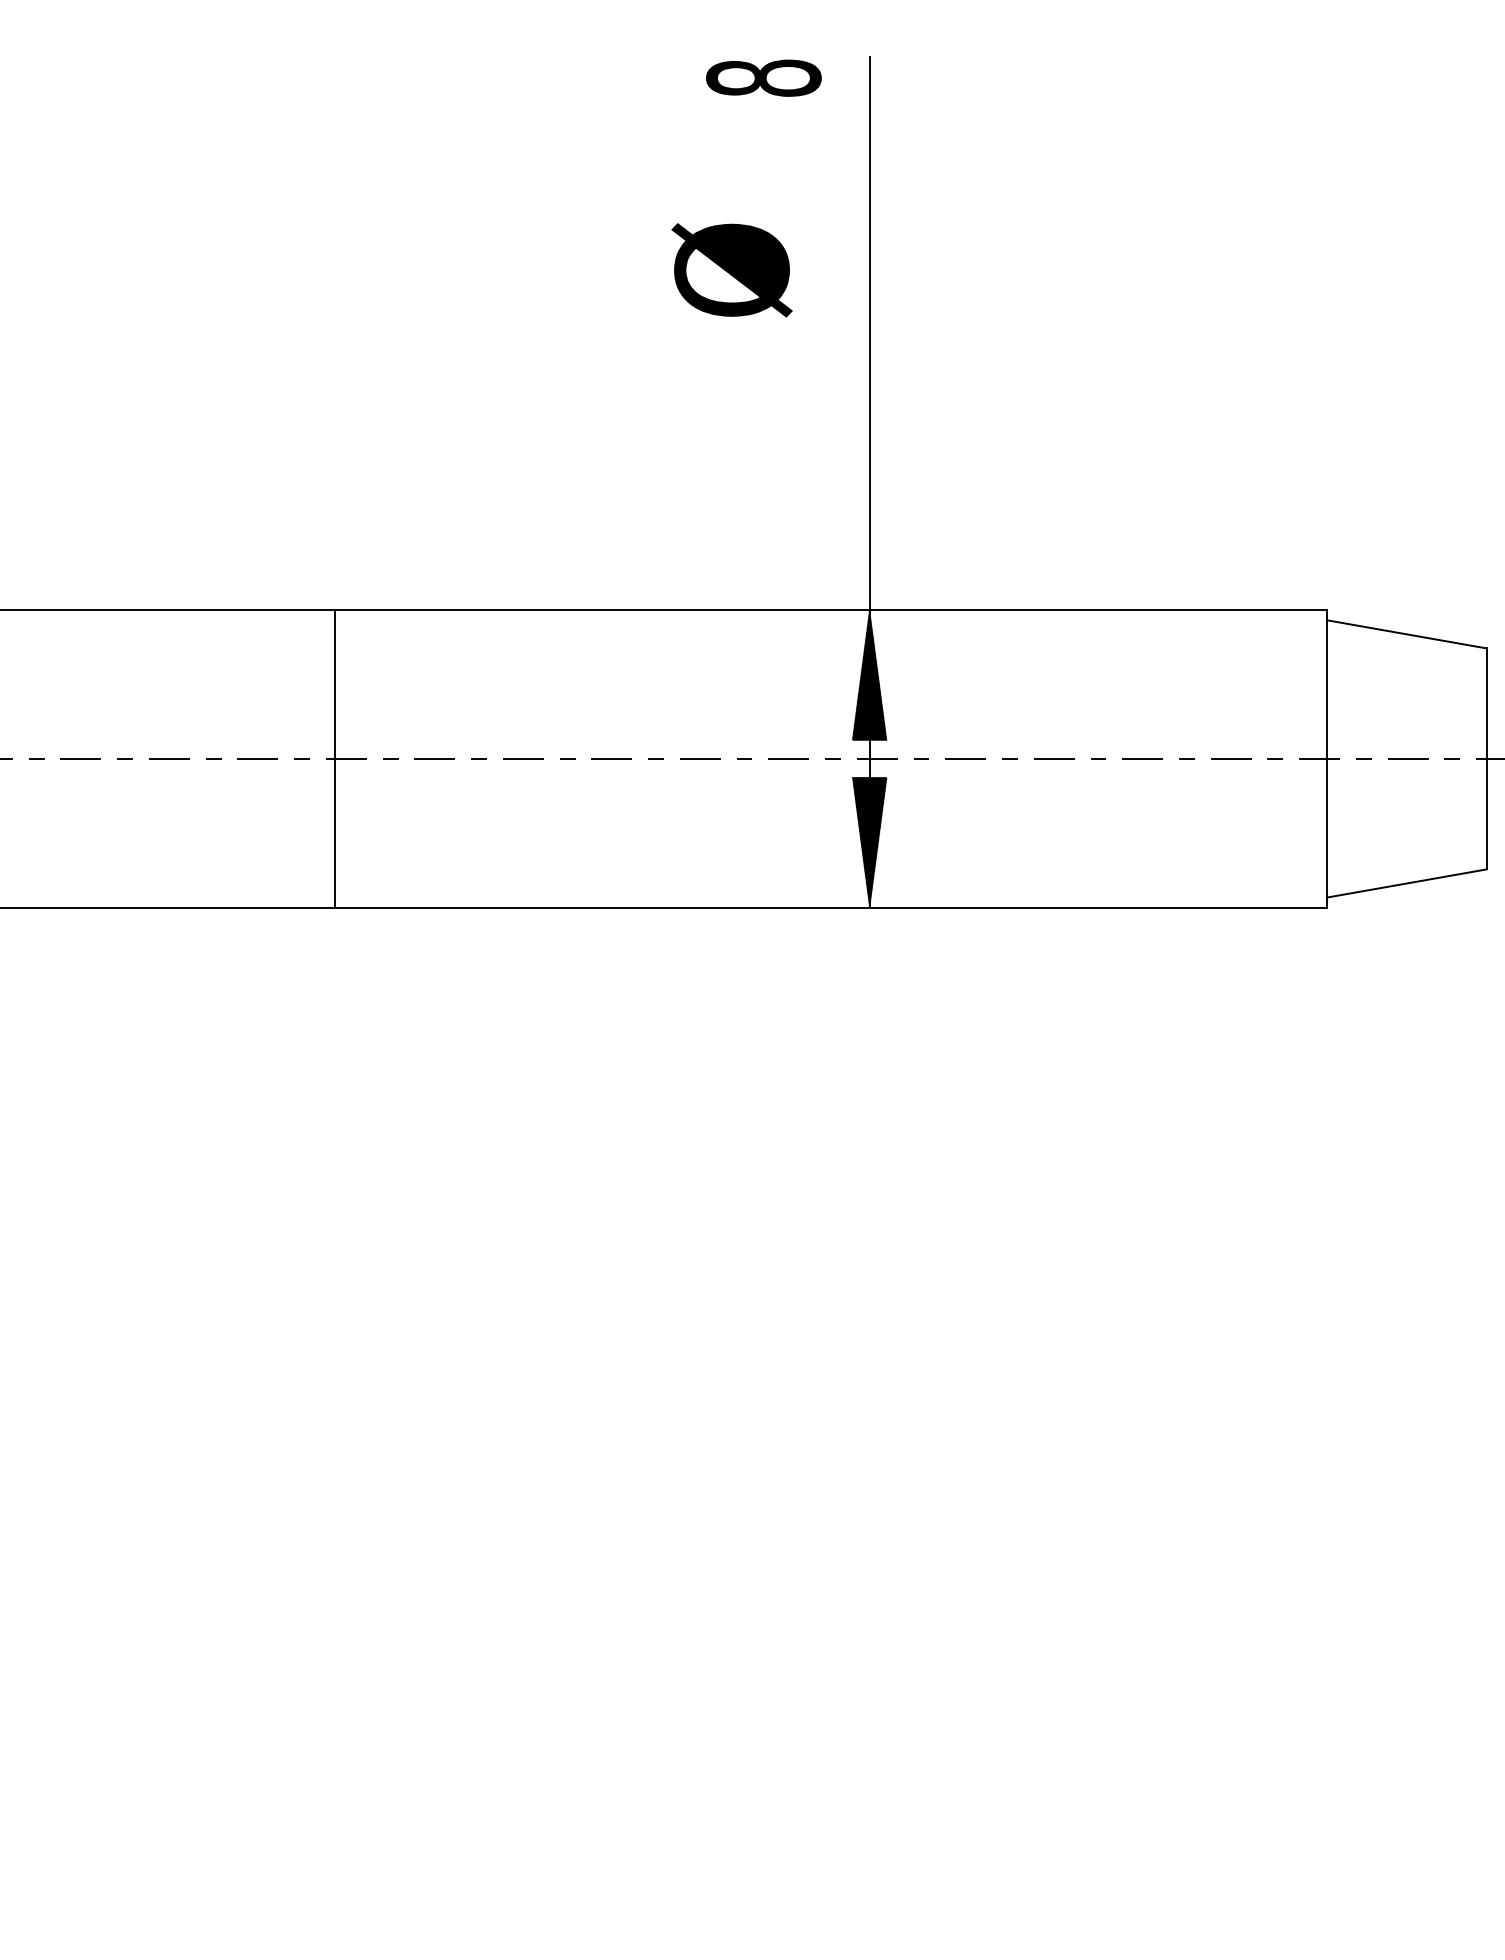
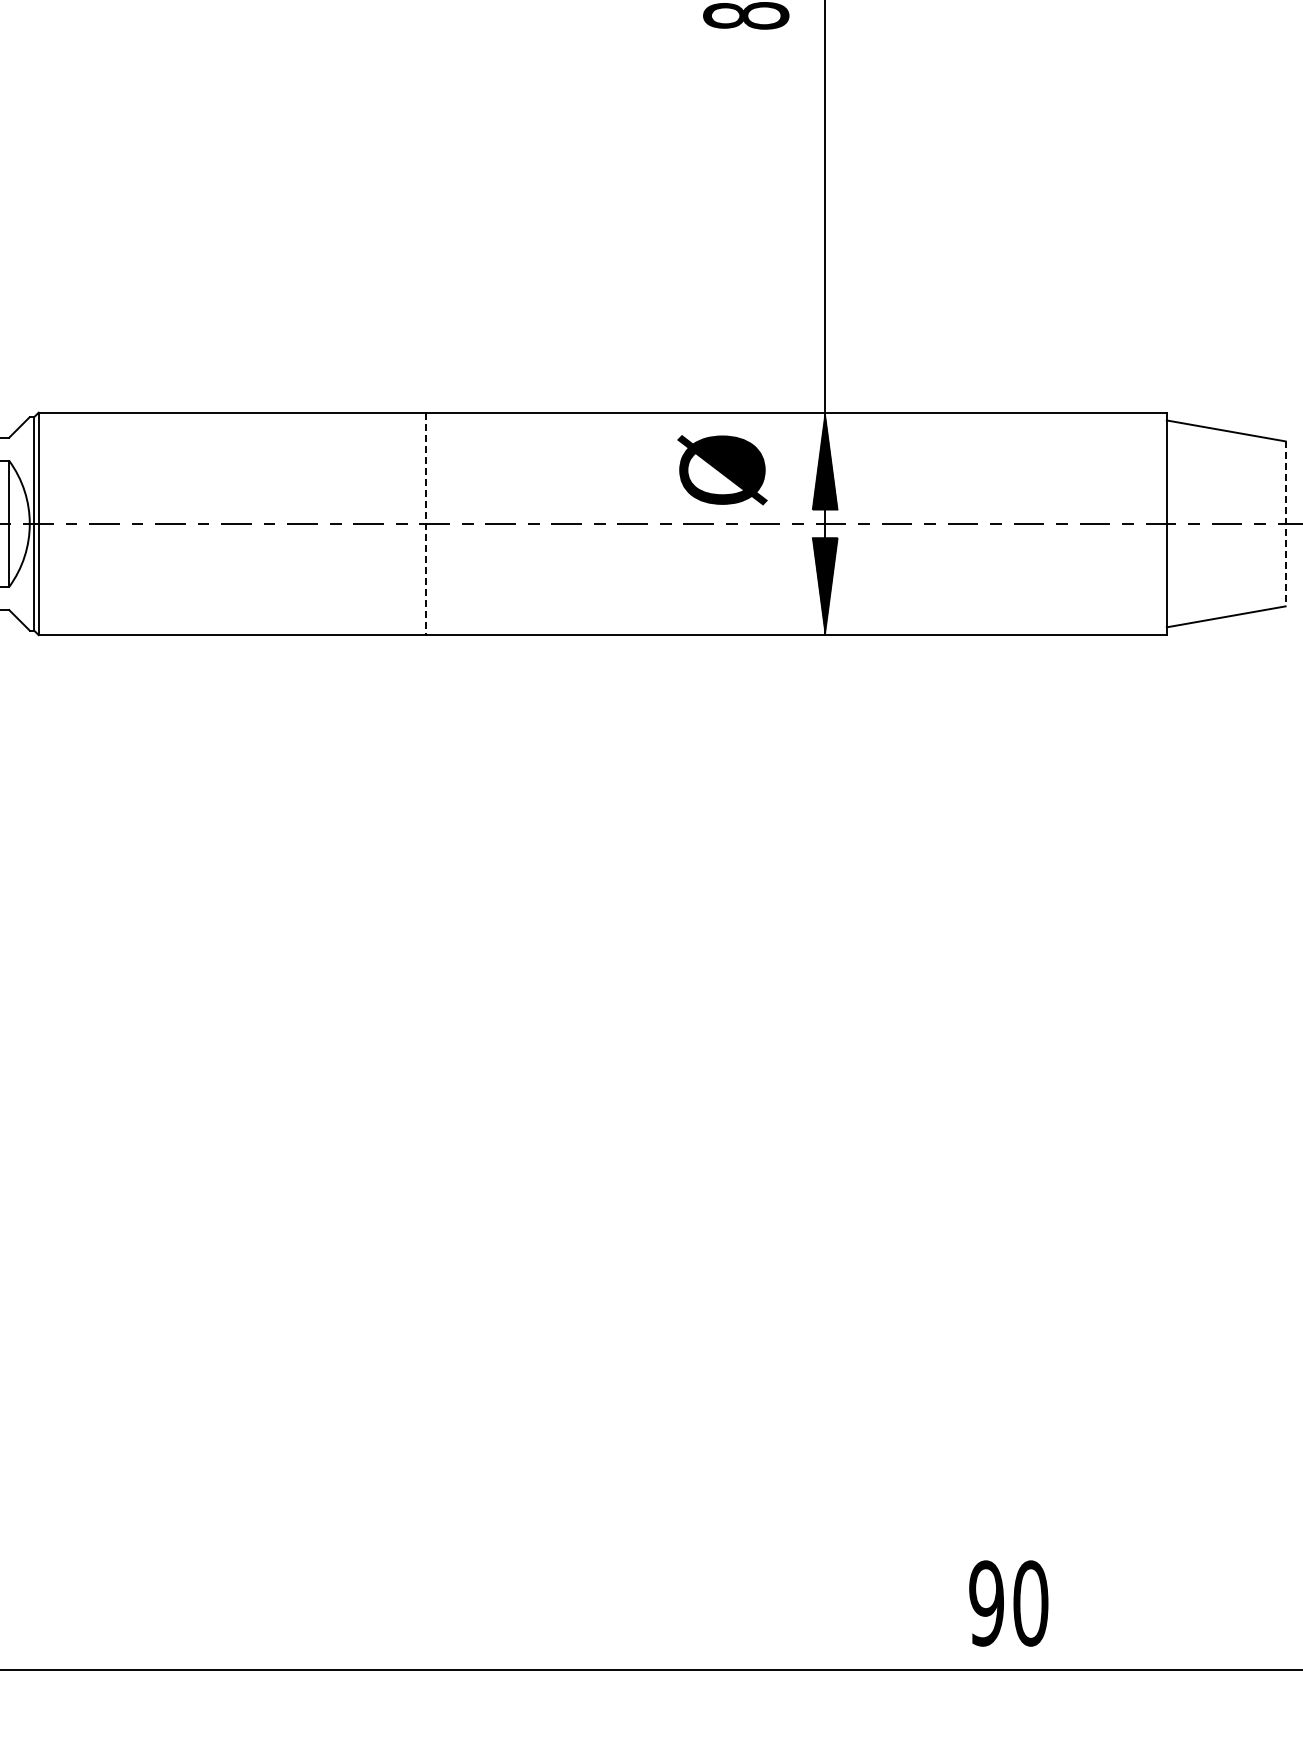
text: (732, 270) -> (722, 470), moved
line: (335, 759) -> (426, 524), solid -> dashed
line: (1486, 759) -> (1285, 524), solid -> dashed

